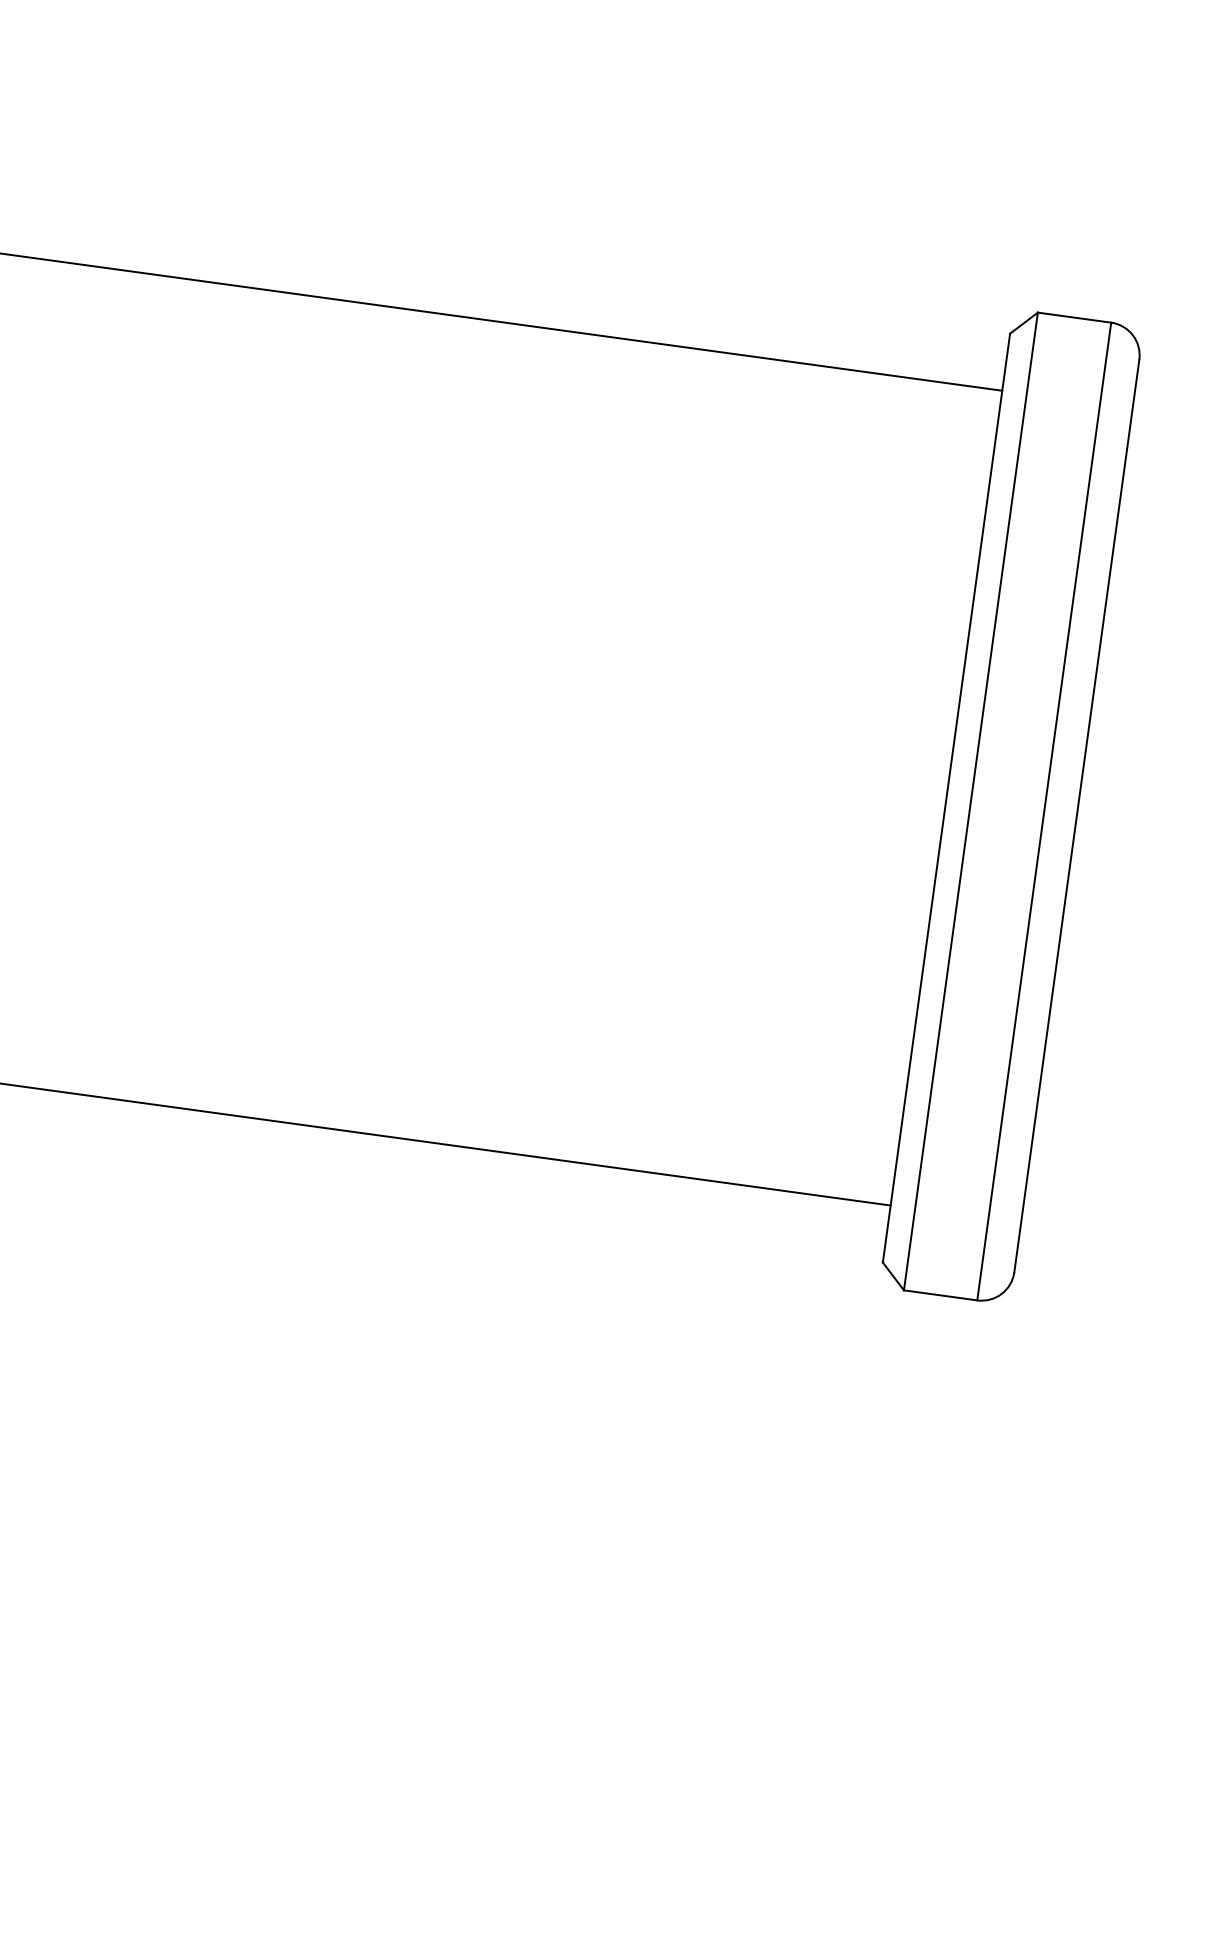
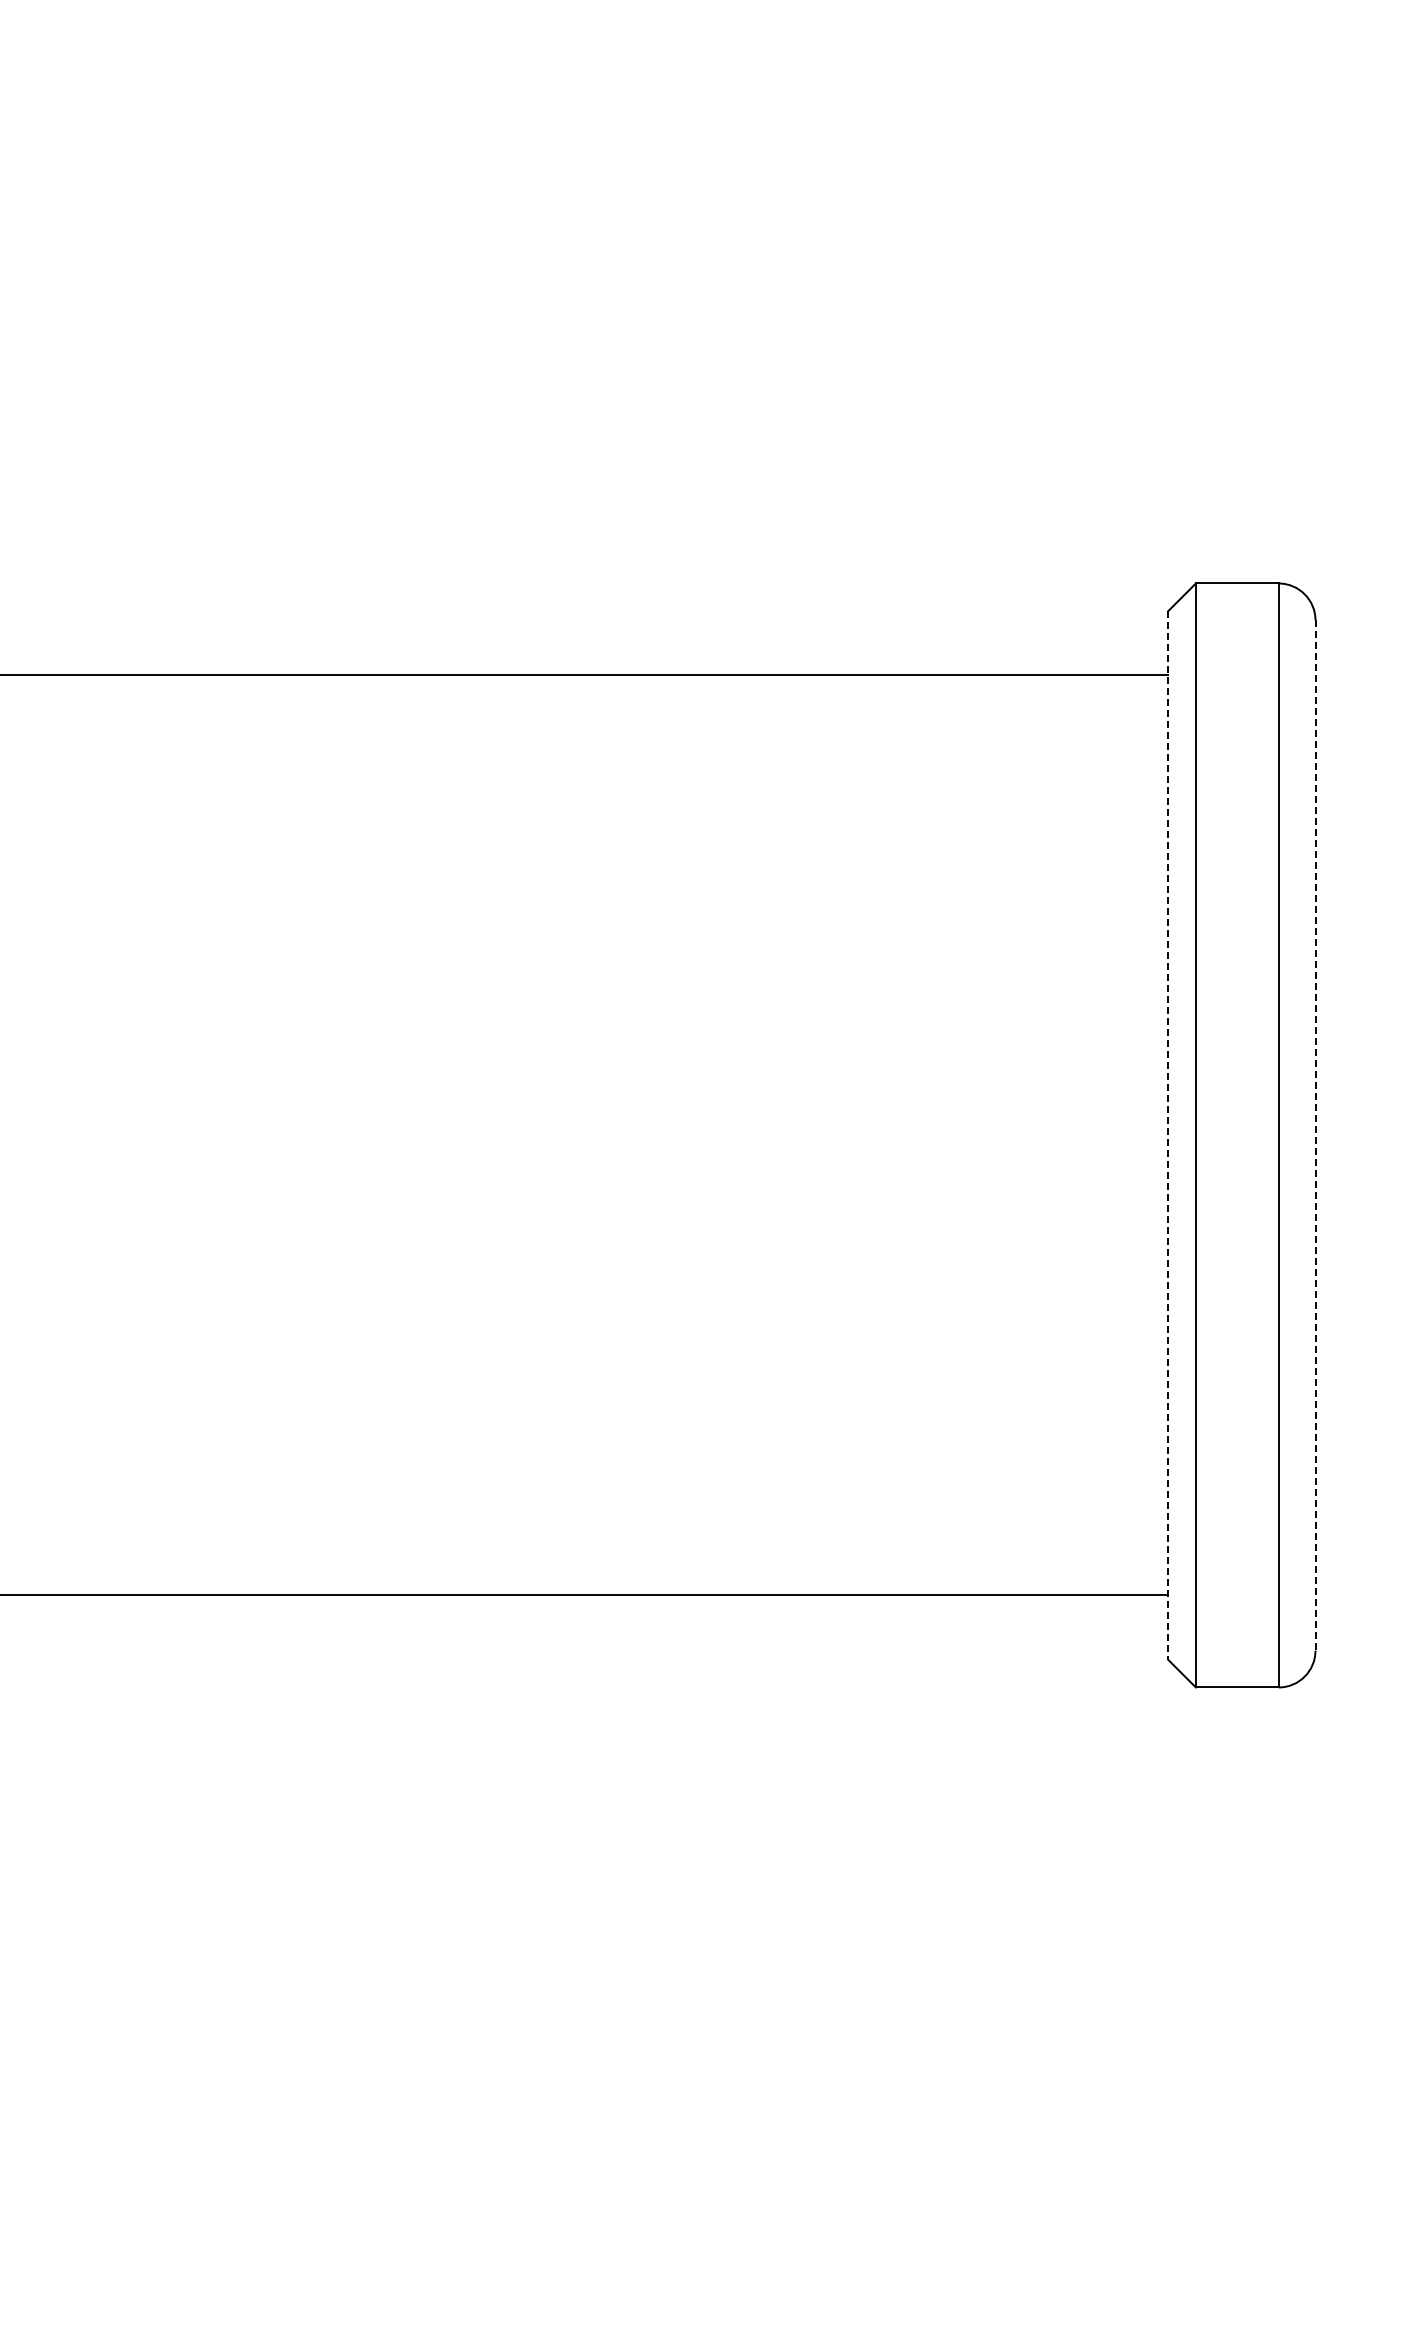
line: (946, 798) -> (1168, 1135), solid -> dashed
line: (1076, 816) -> (1315, 1135), solid -> dashed

